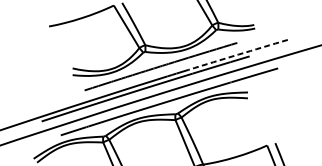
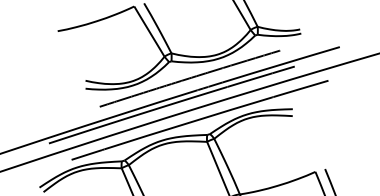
arc: (238, 54) -> (281, 64), dashed -> solid

